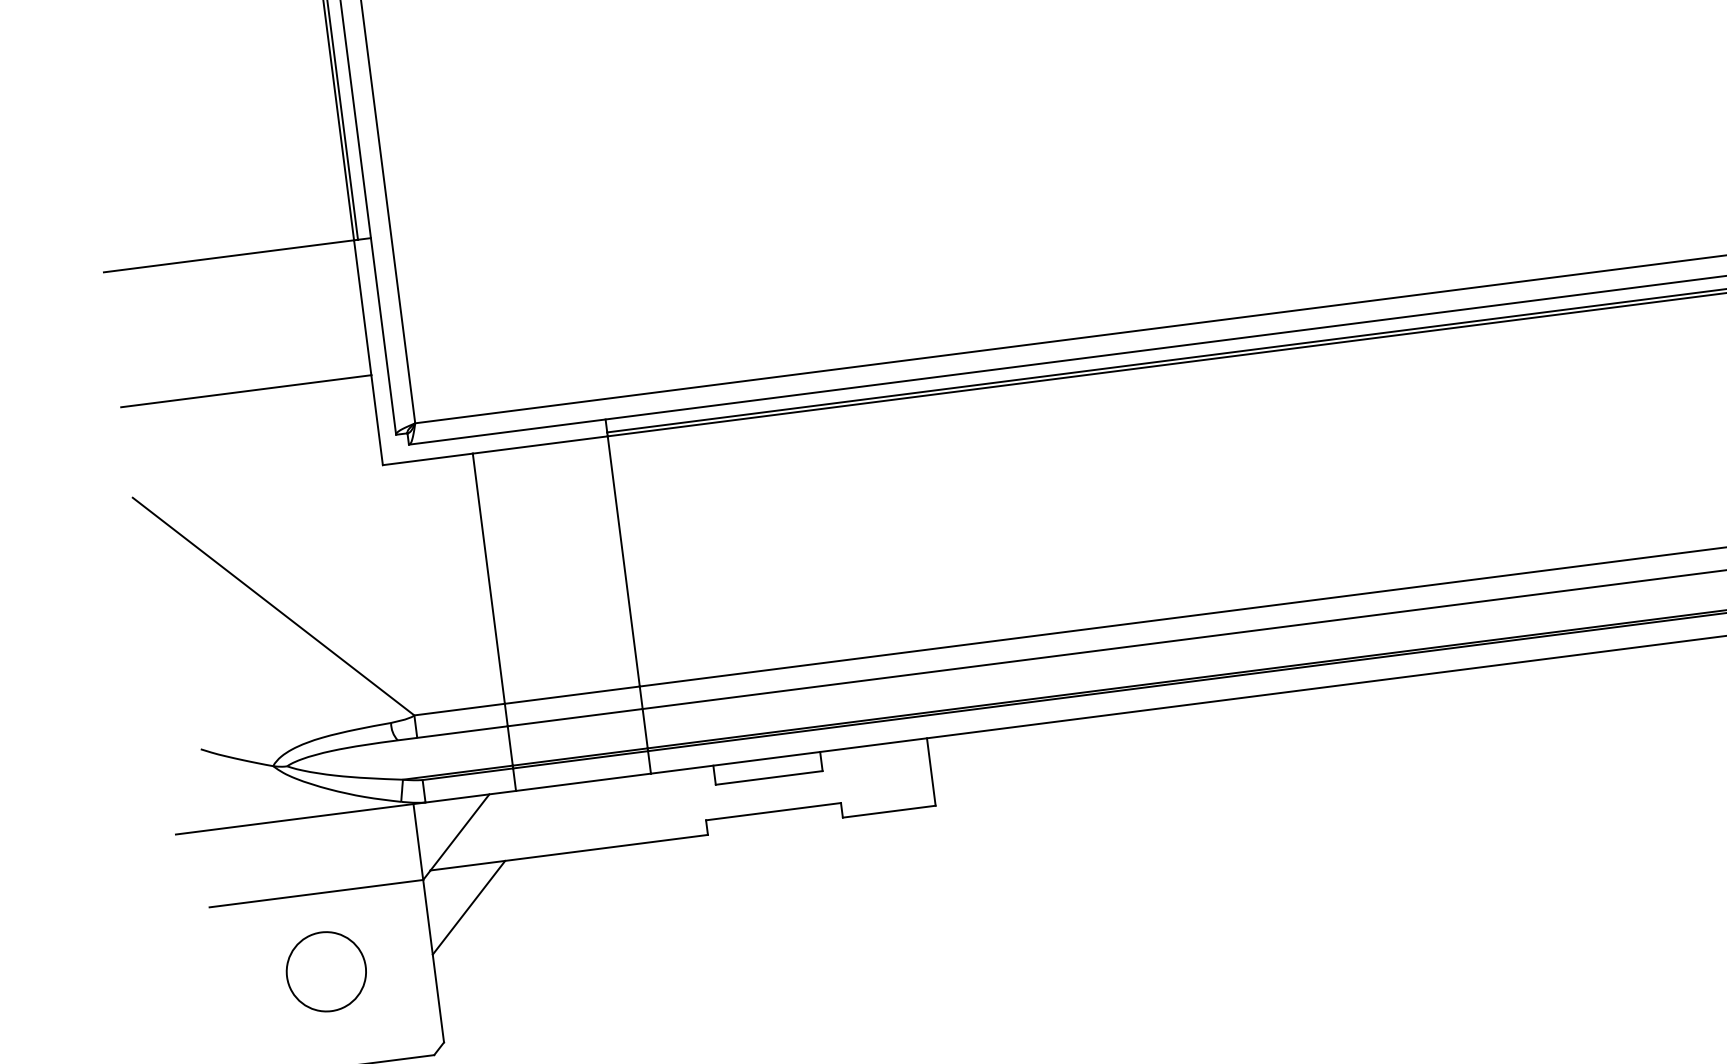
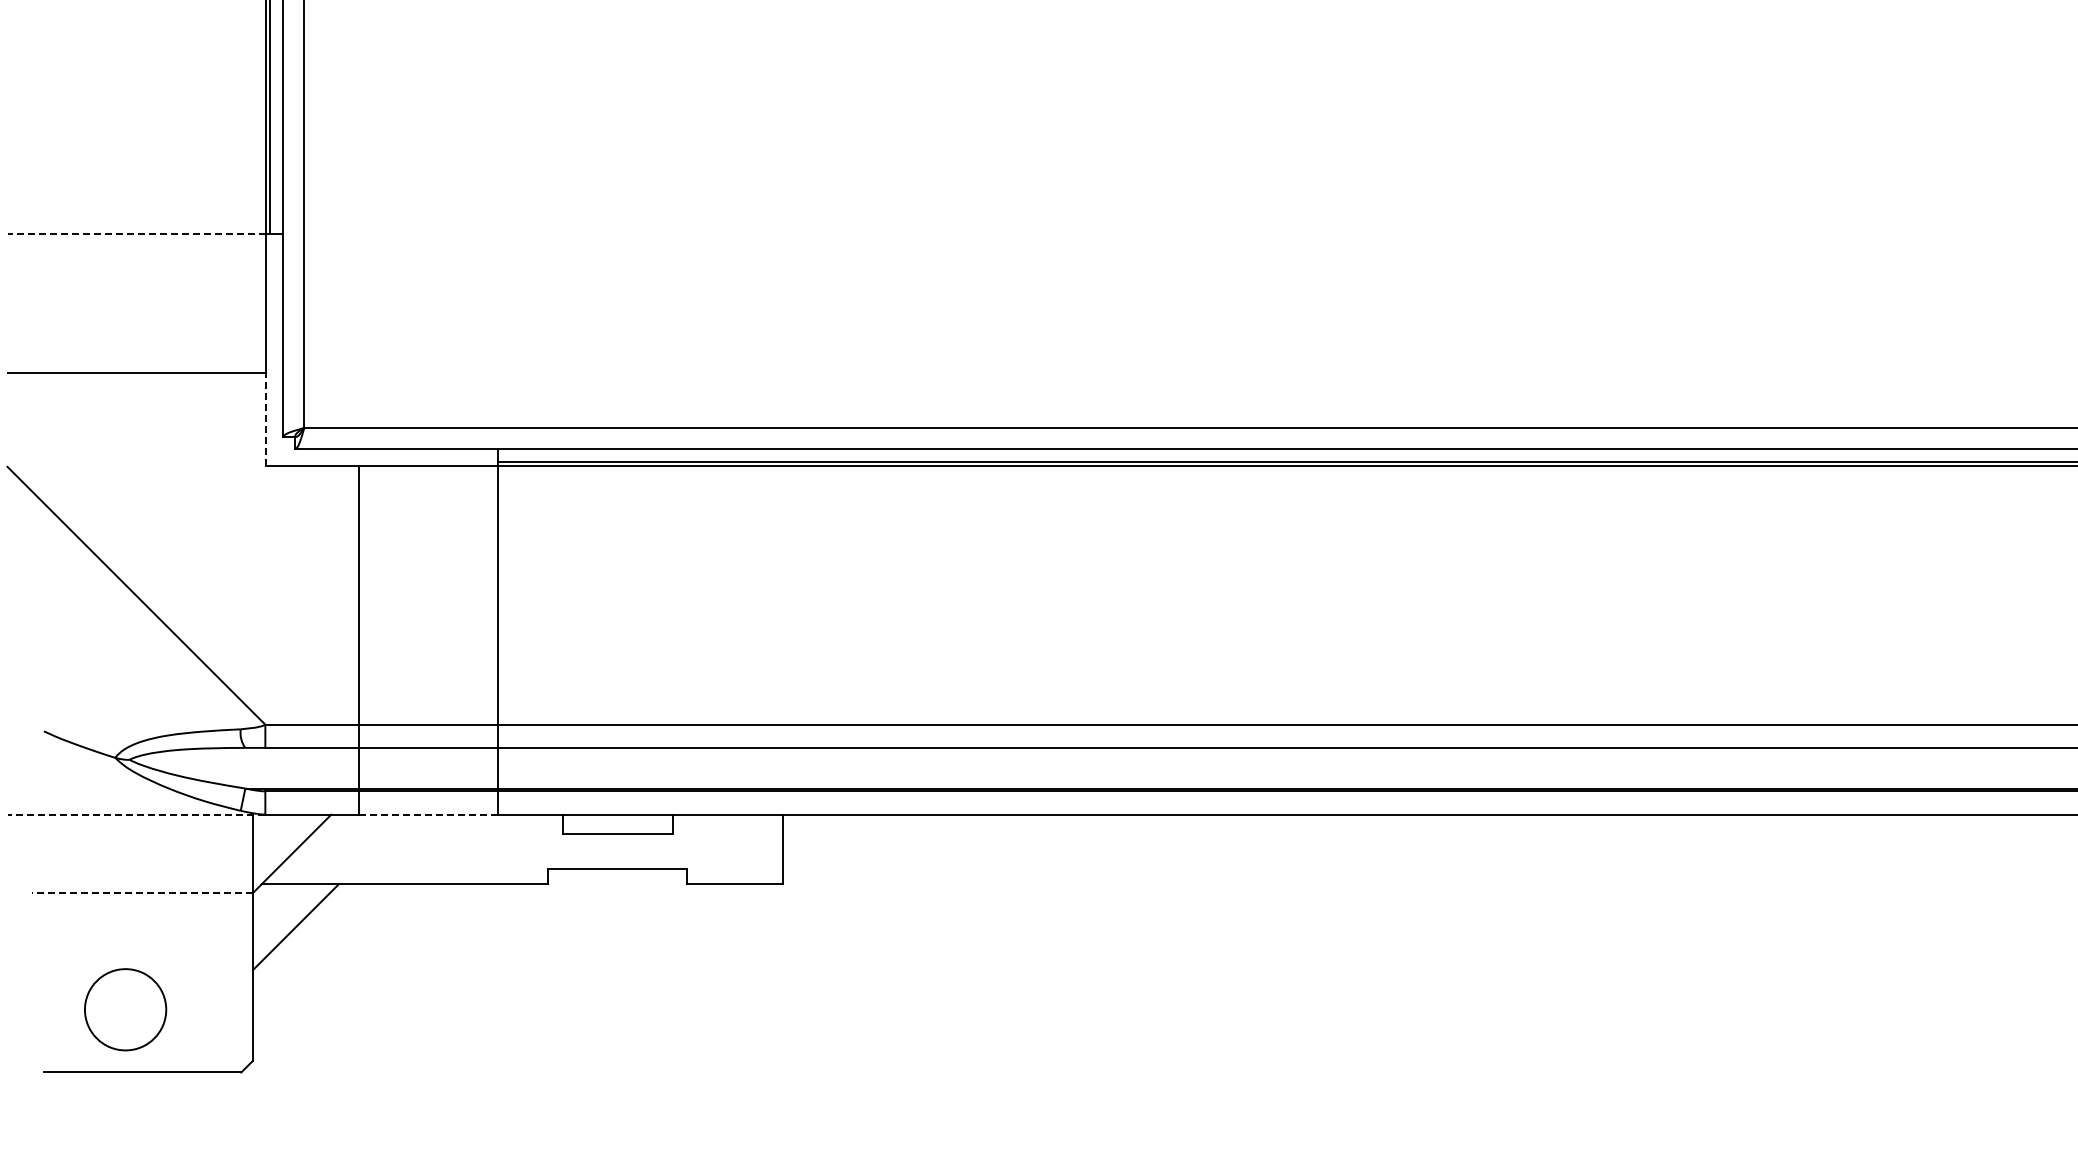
line: (228, 256) -> (136, 234), solid -> dashed
line: (376, 419) -> (265, 419), solid -> dashed
line: (583, 782) -> (428, 814), solid -> dashed
line: (300, 818) -> (136, 814), solid -> dashed
line: (316, 894) -> (142, 893), solid -> dashed
circle: (326, 971) -> (125, 1009), moved

